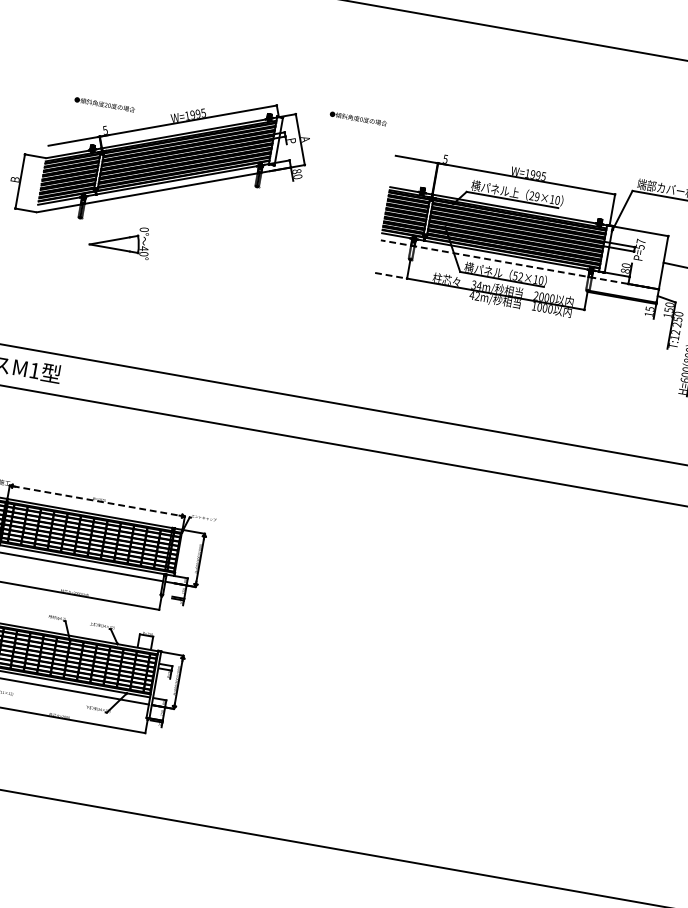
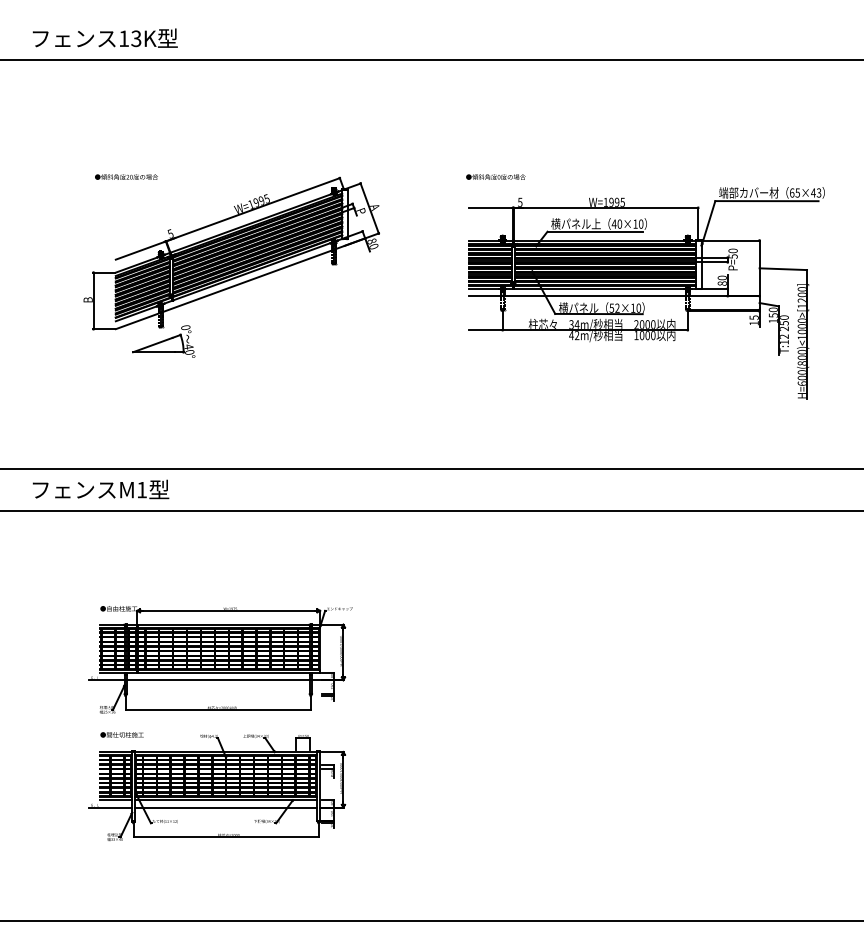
text: (104, 104) -> (126, 176), moved
text: (358, 118) -> (495, 176), moved
text: (534, 195) -> (616, 223), 29×10 -> 40×10
part: (120, 239) -> (163, 341), moved
text: (640, 241) -> (732, 250), P=57 -> P=50
line: (515, 264) -> (609, 296), dashed -> solid
line: (390, 276) -> (485, 330), dashed -> solid
line: (98, 500) -> (229, 610), dashed -> solid

